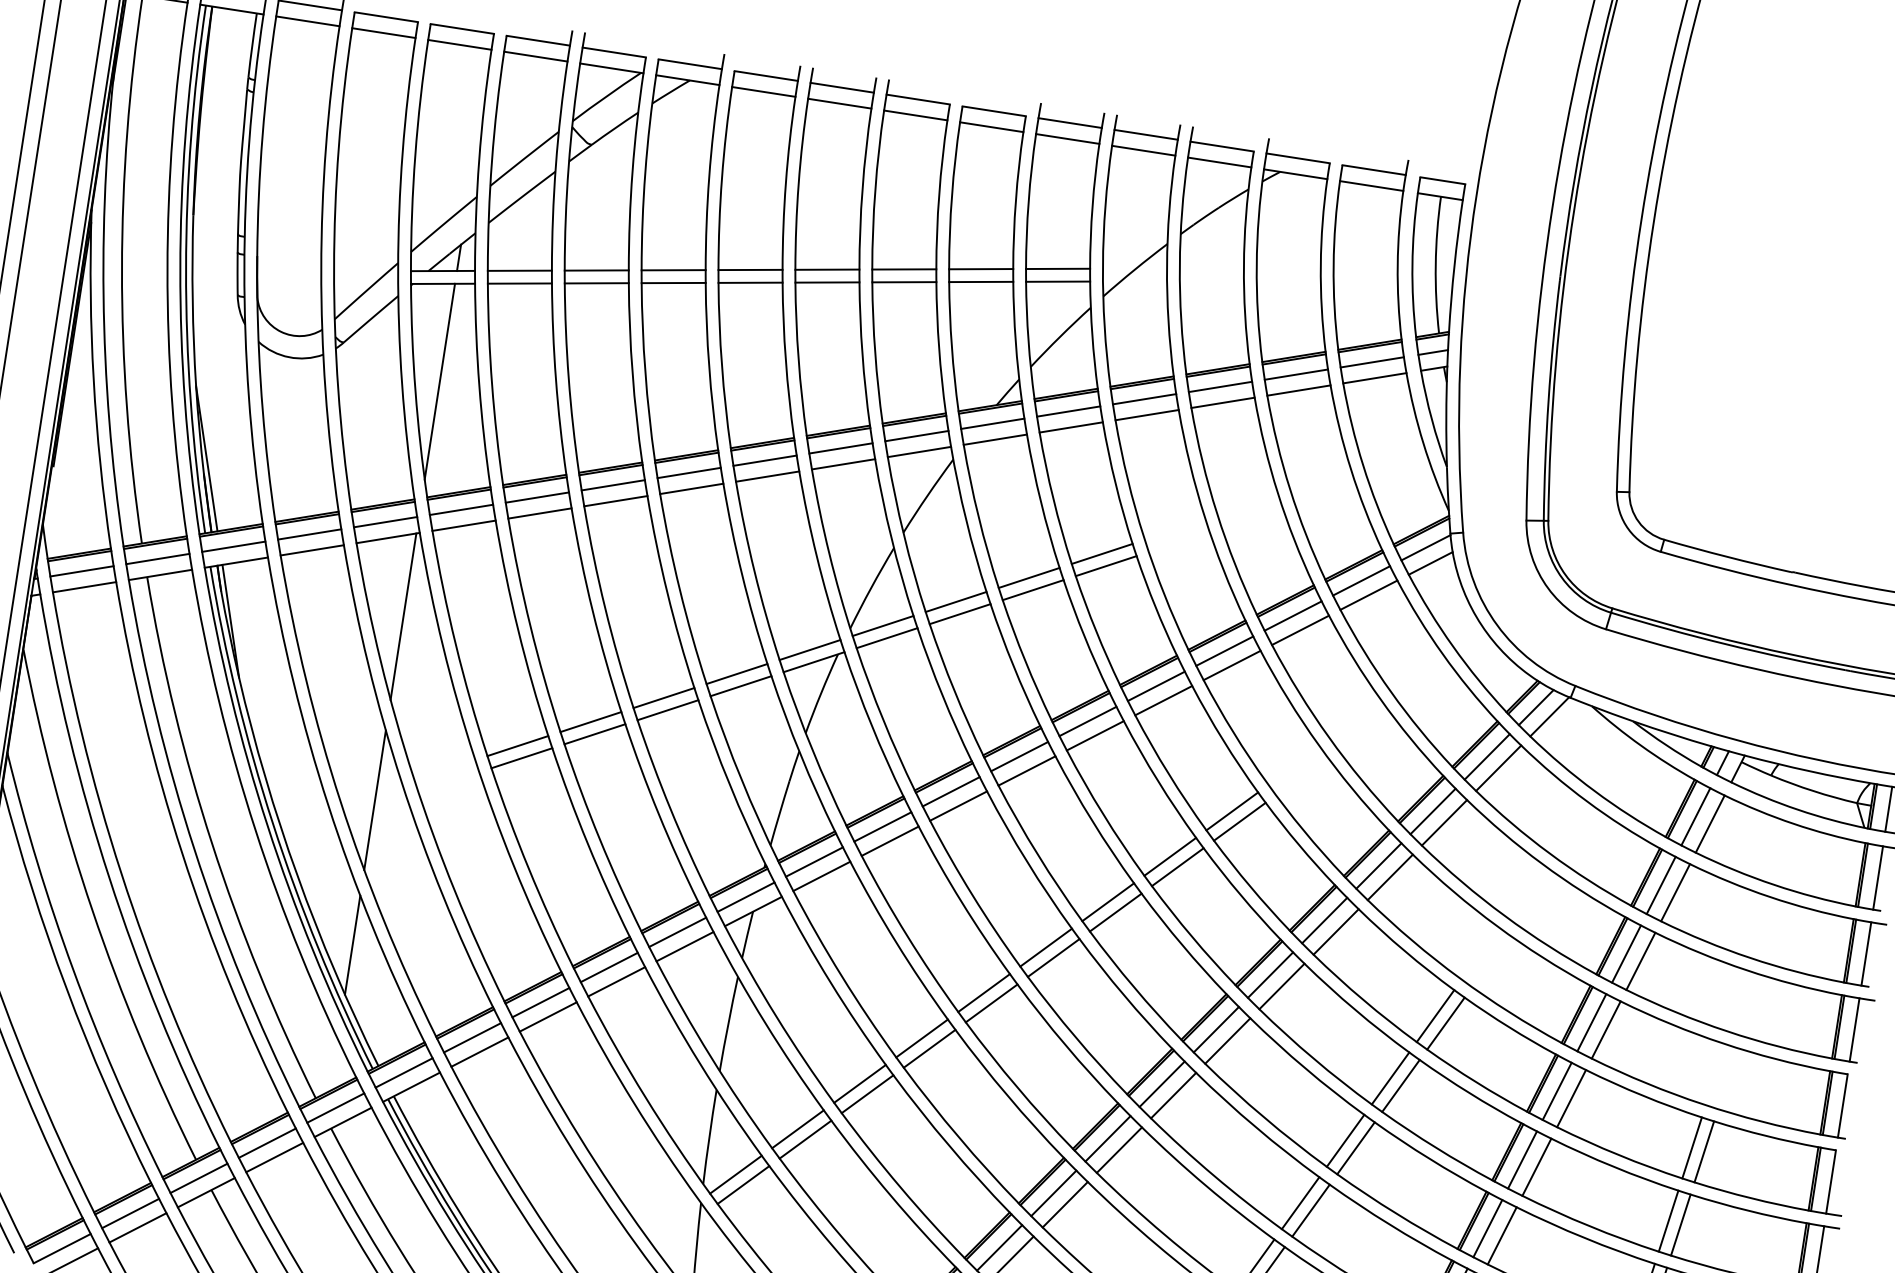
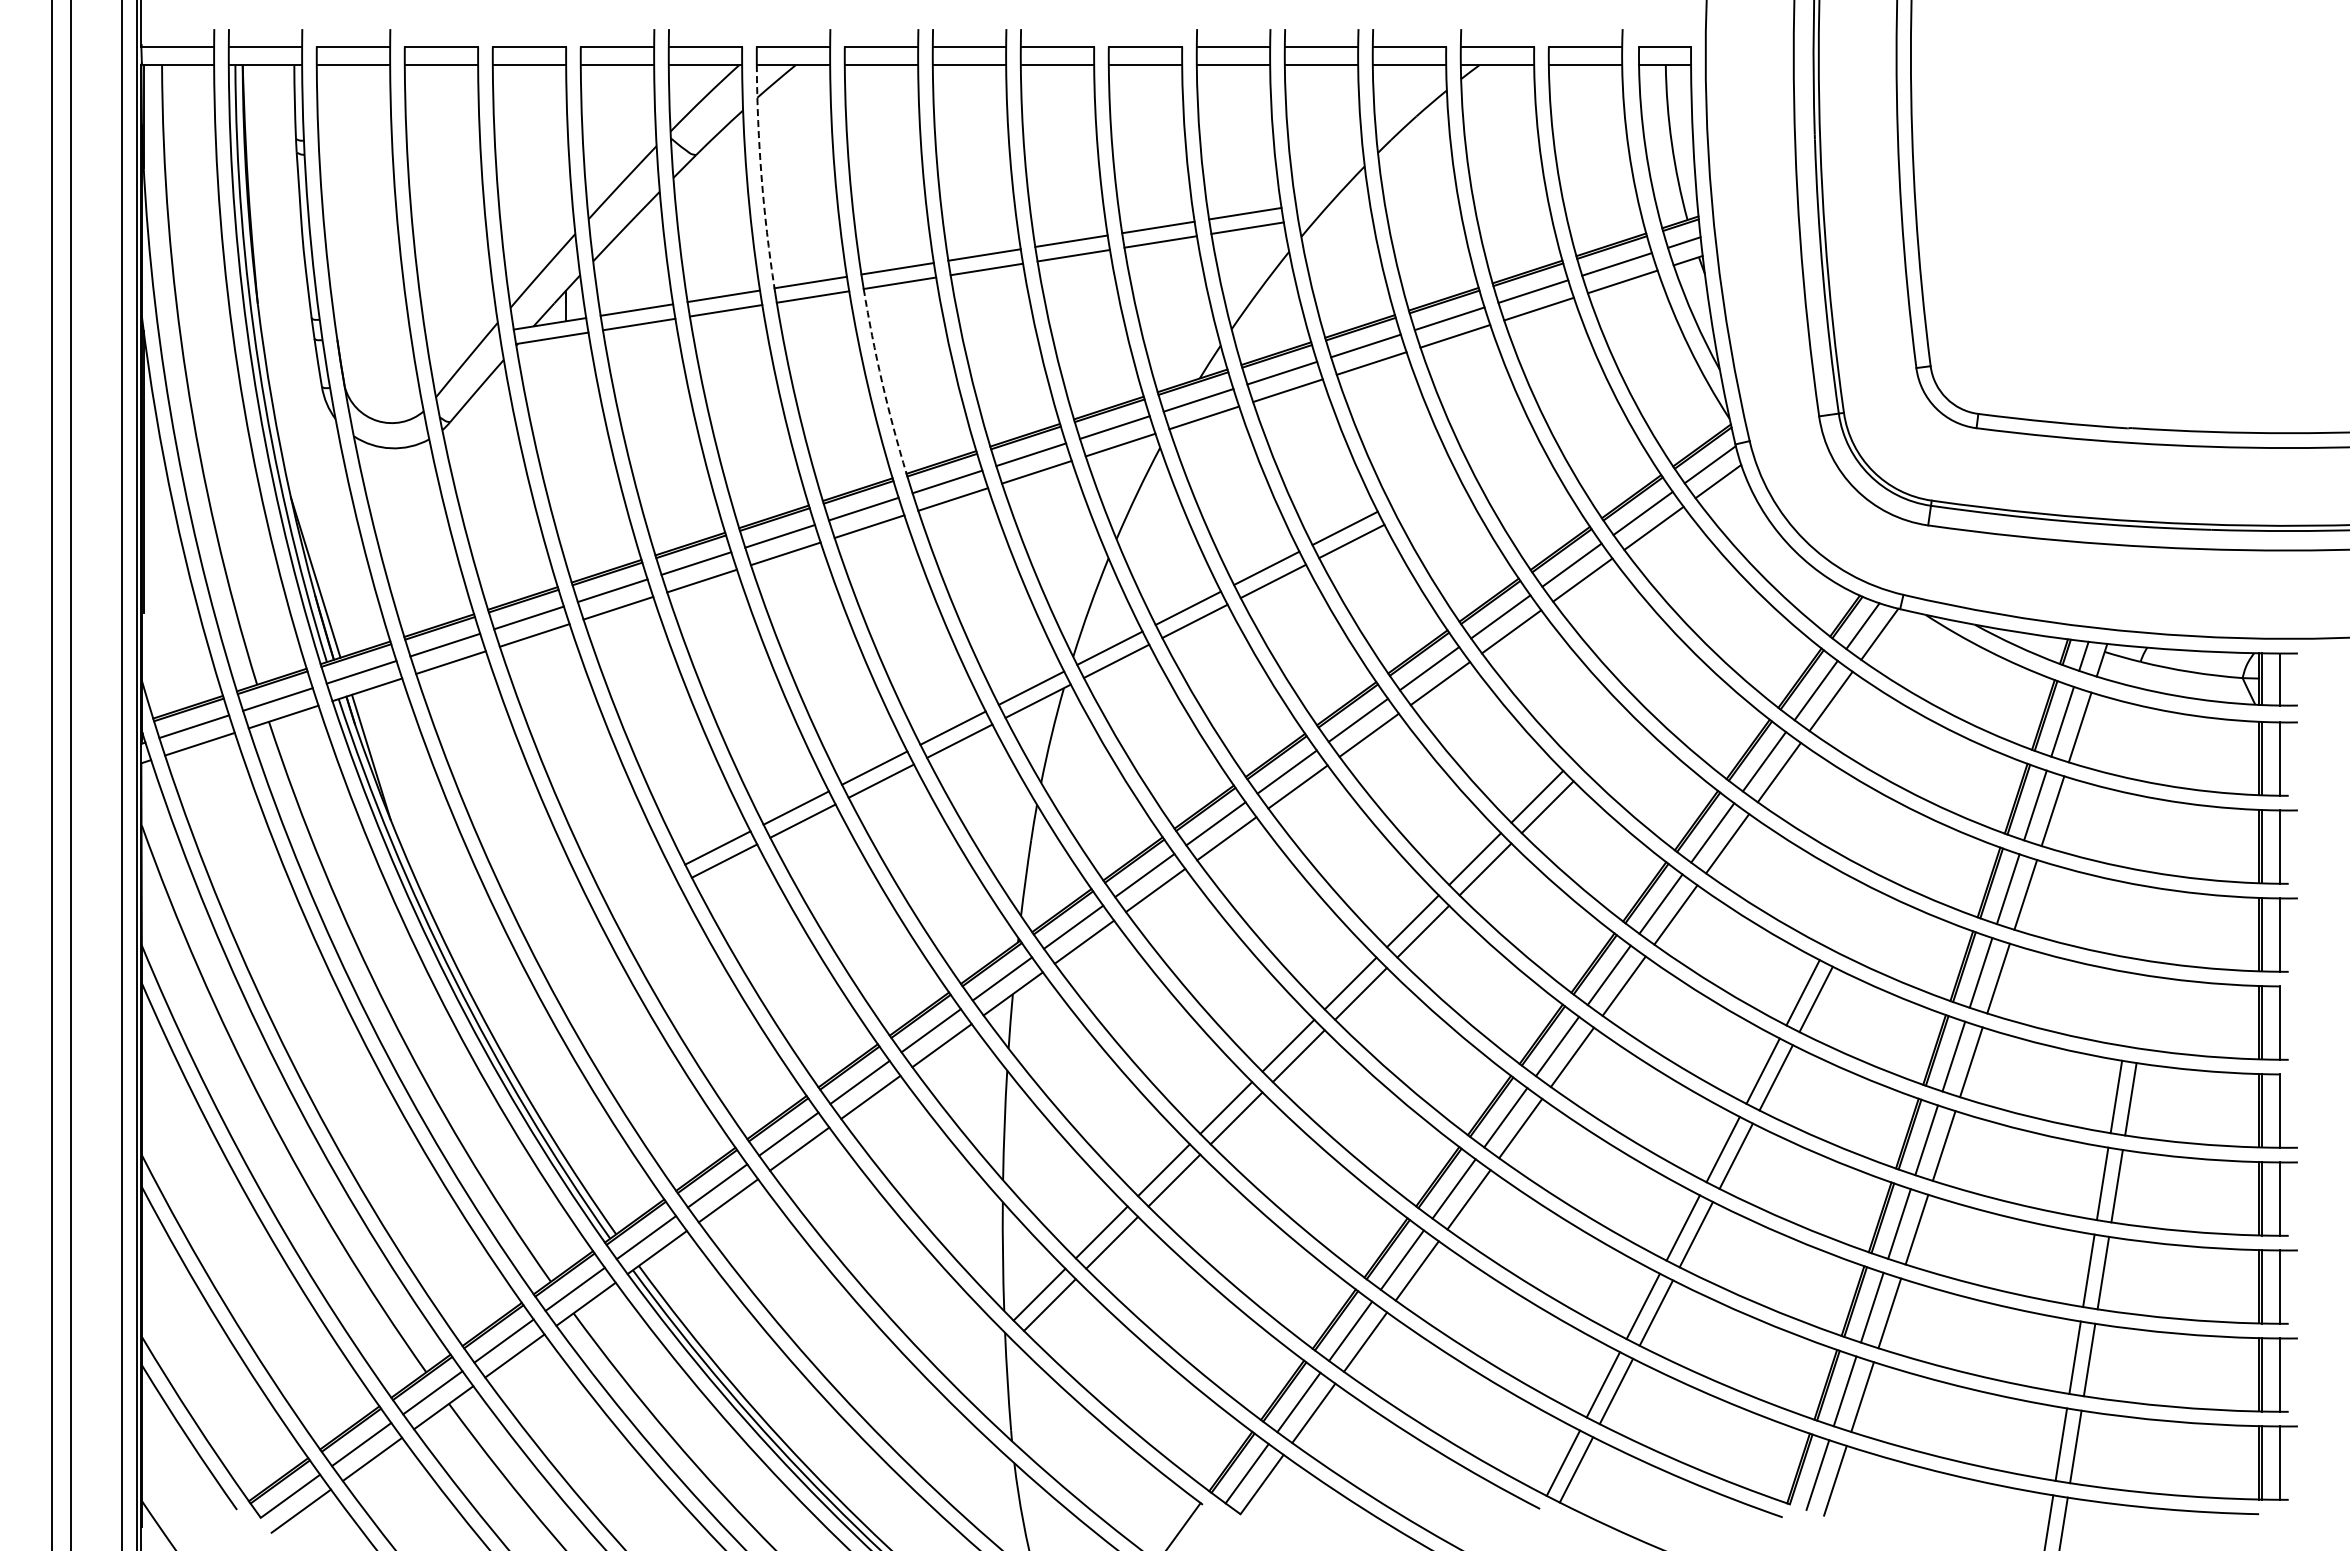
arc: (645, 172) -> (761, 177), solid -> dashed
arc: (722, 366) -> (882, 382), solid -> dashed
line: (439, 381) -> (565, 449), removed
line: (403, 616) -> (565, 721), removed
line: (374, 800) -> (565, 934), removed
line: (352, 944) -> (565, 1101), removed

